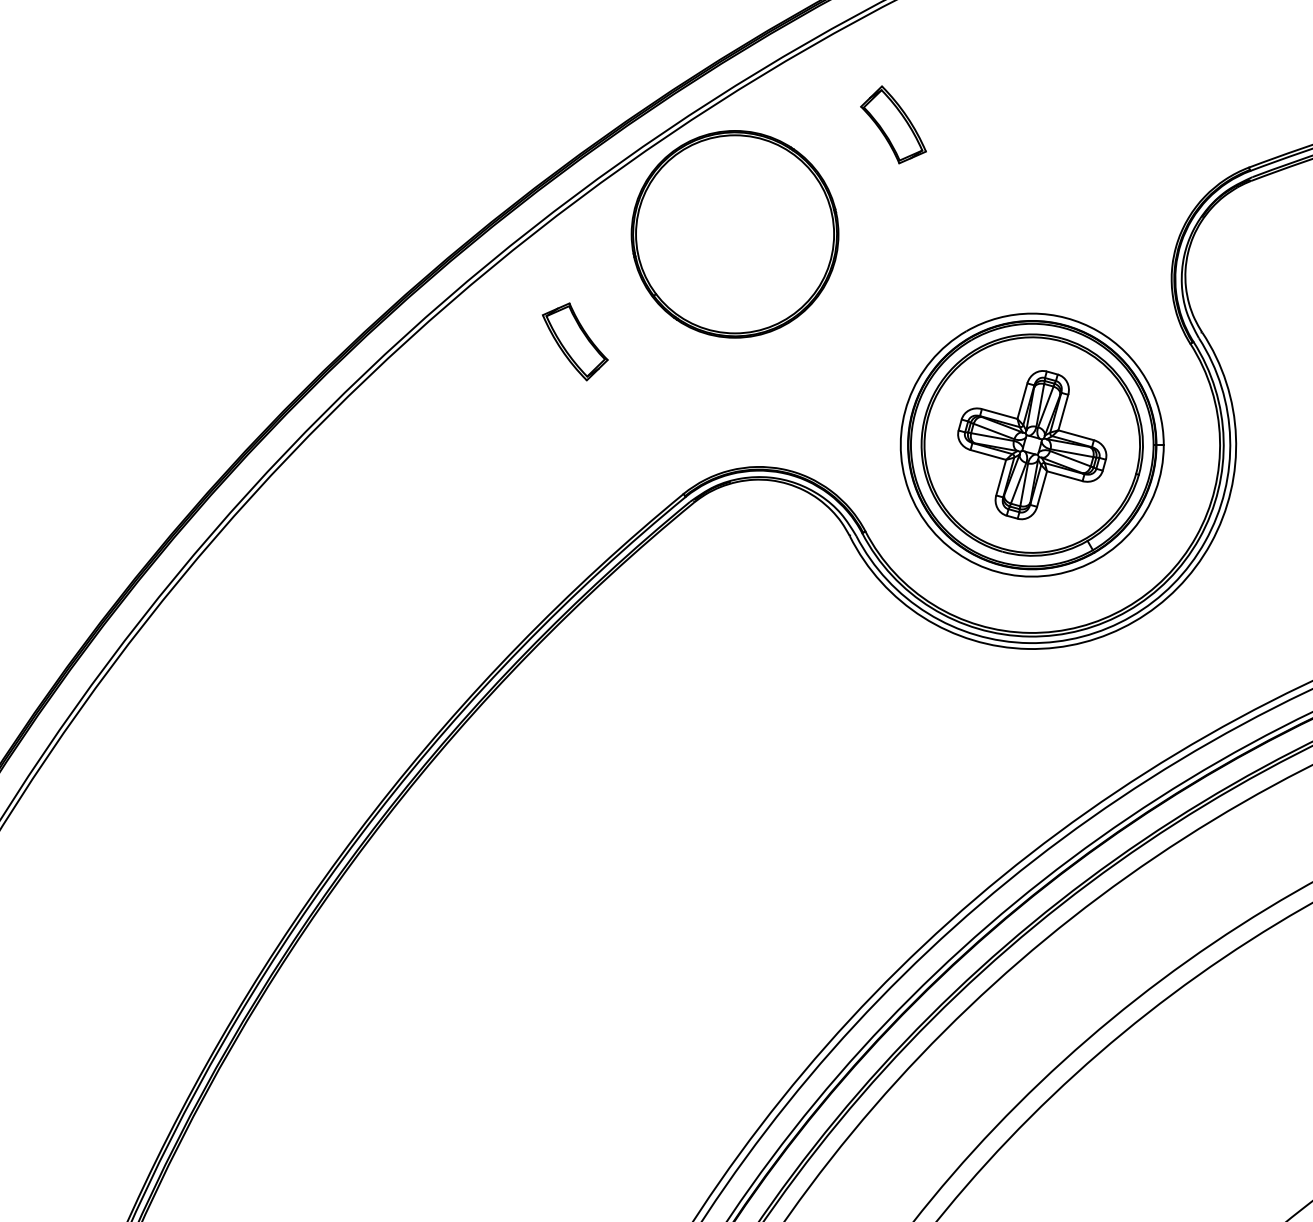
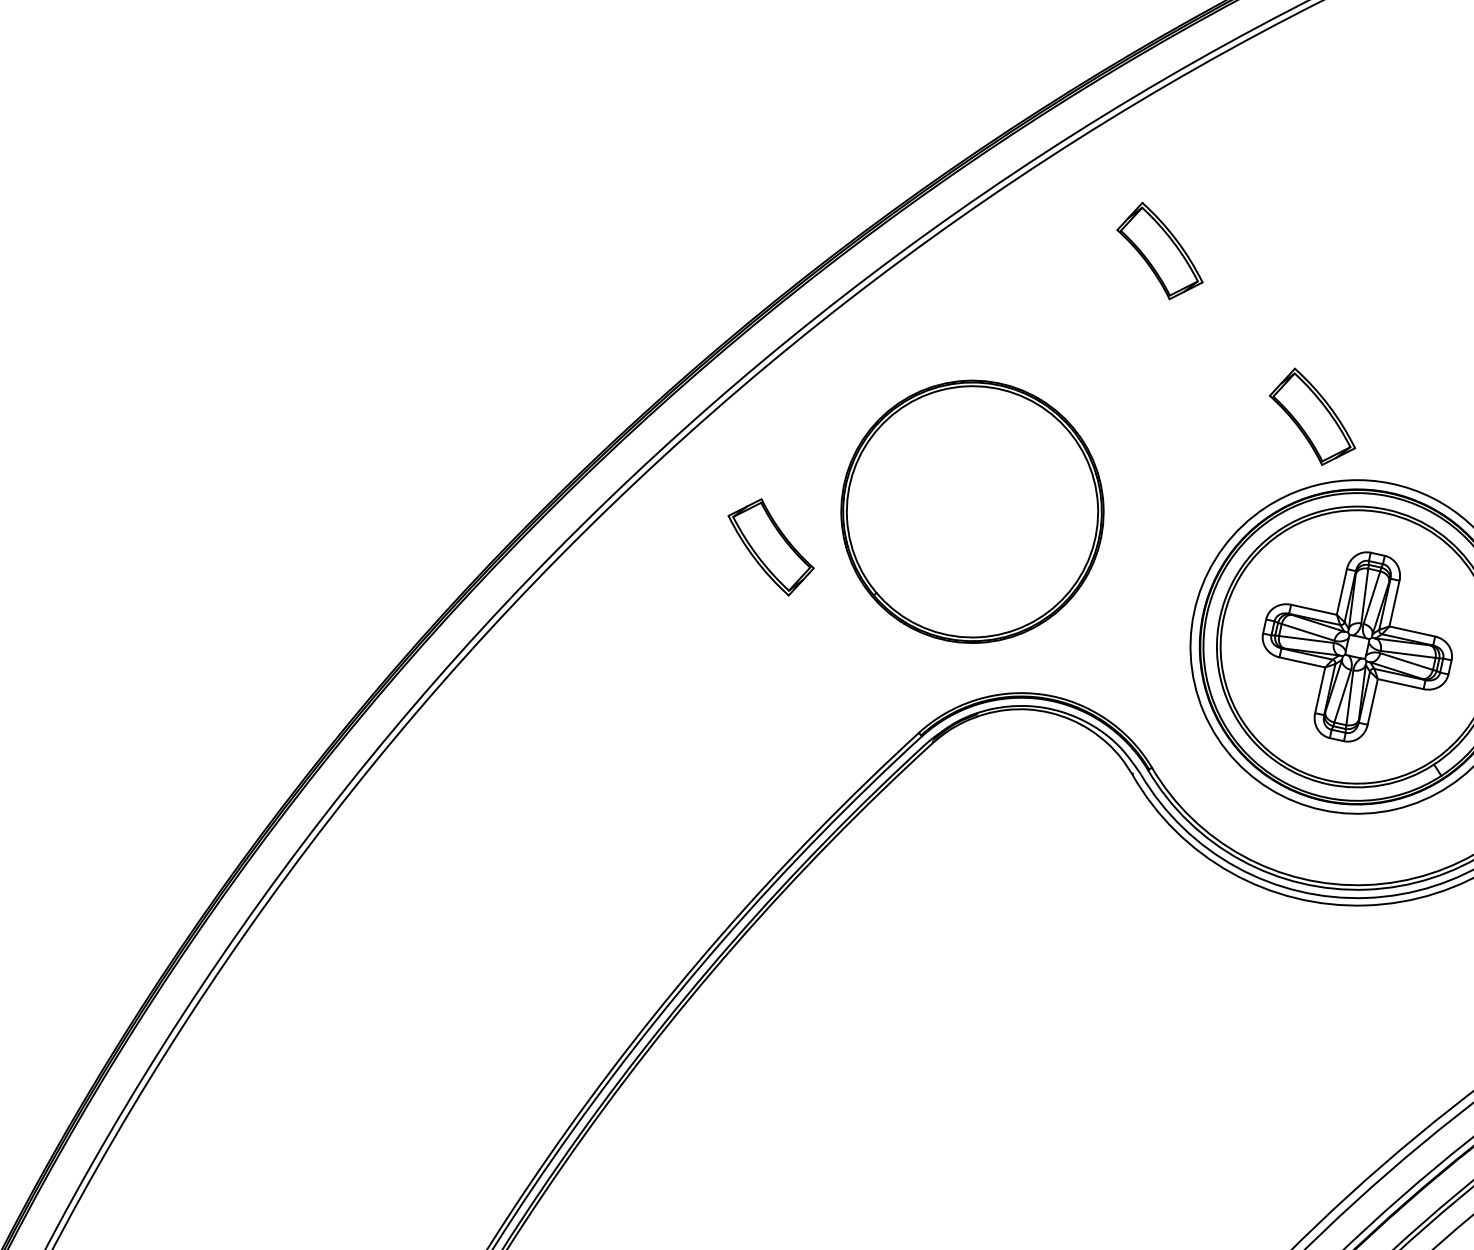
part: (734, 234) -> (971, 512), moved
part: (1006, 261) -> (1312, 416), added

